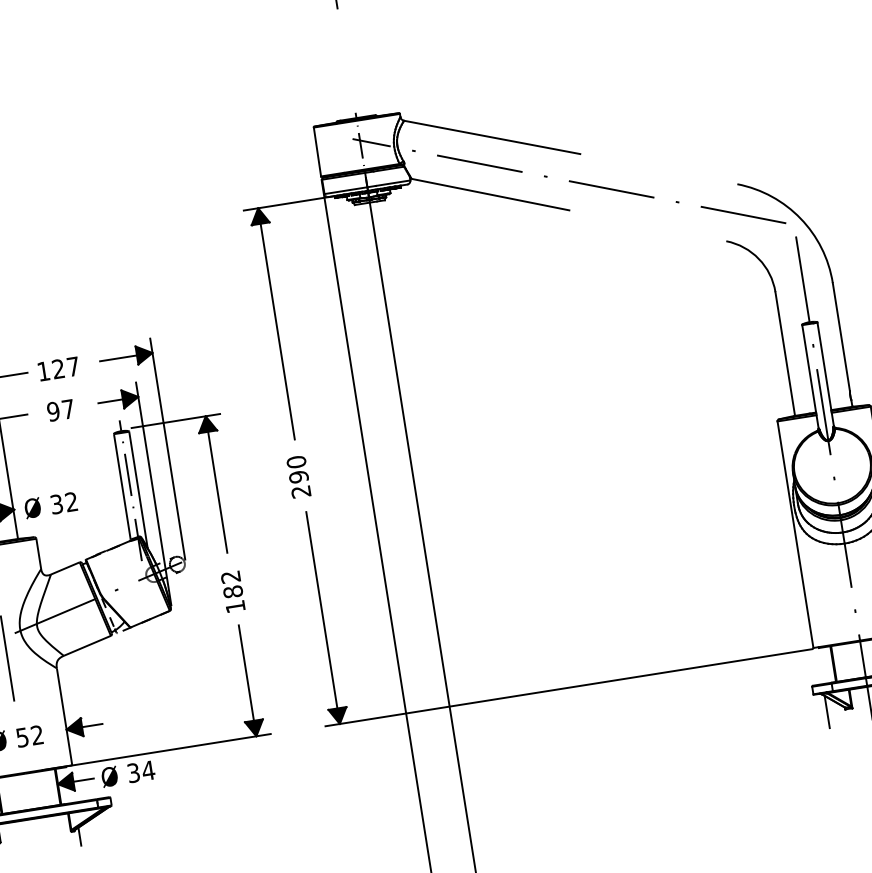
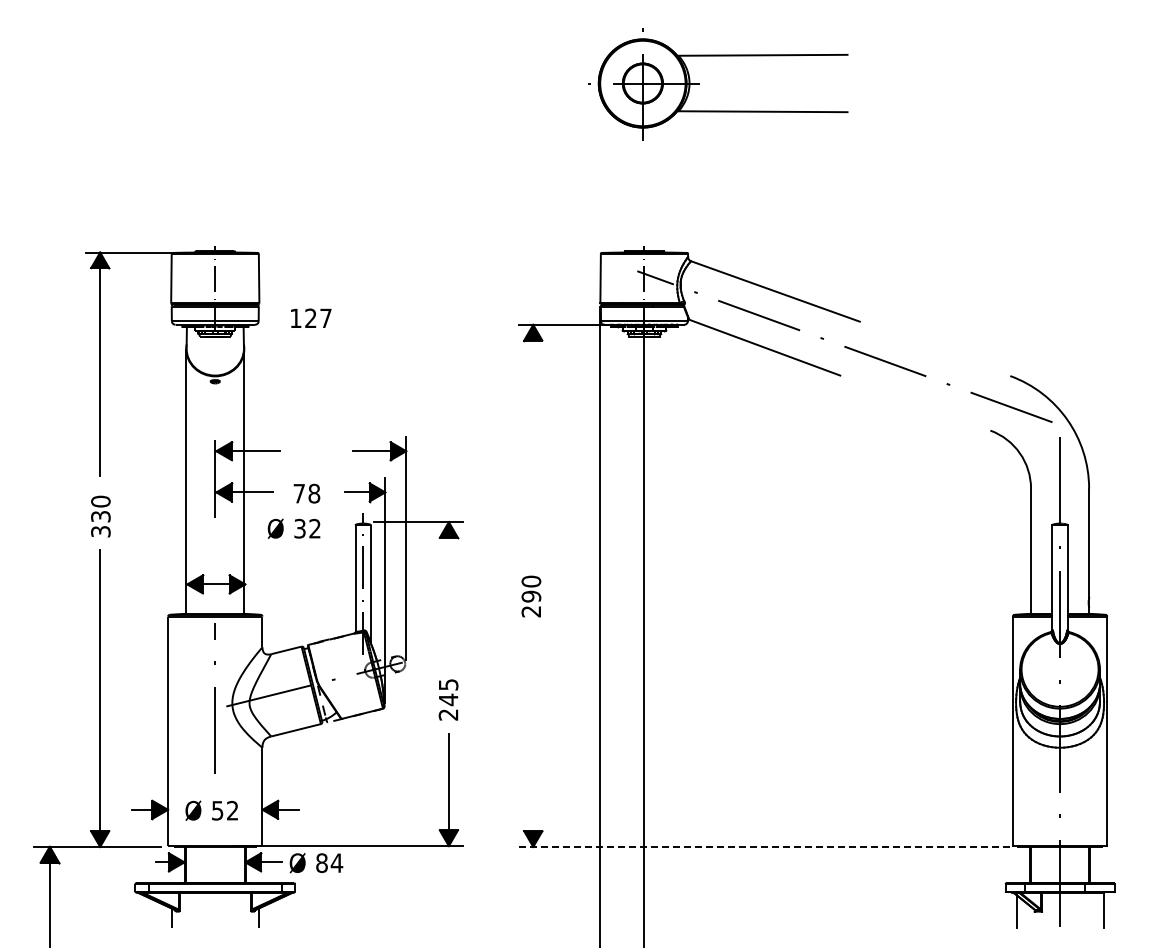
line: (277, 331) -> (533, 449), removed
text: (58, 368) -> (311, 317), moved
text: (60, 410) -> (306, 493), 97 -> 78
line: (217, 491) -> (448, 598), removed
text: (50, 505) -> (293, 528), moved
text: (233, 591) -> (448, 699), 182 -> 245
line: (322, 609) -> (533, 731), removed
line: (569, 687) -> (765, 846), solid -> dashed
text: (133, 772) -> (321, 862), 34 -> 84

